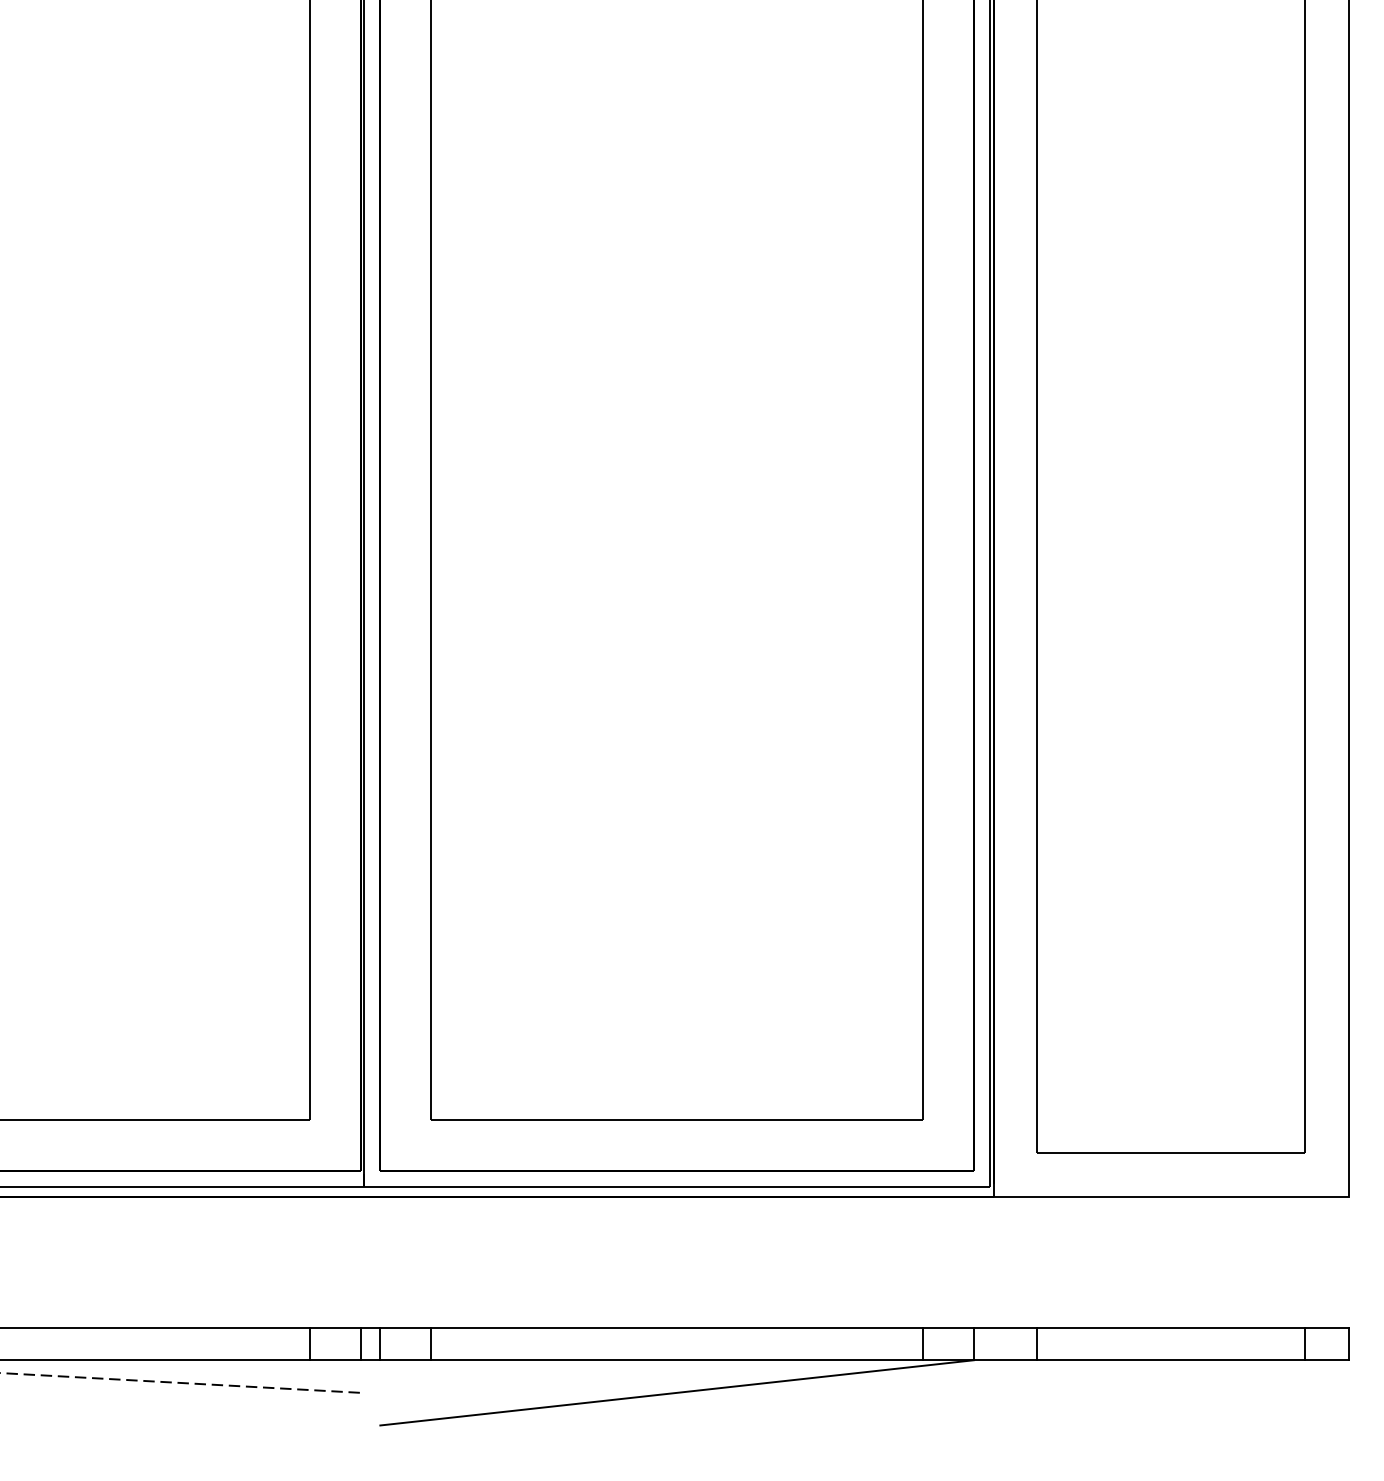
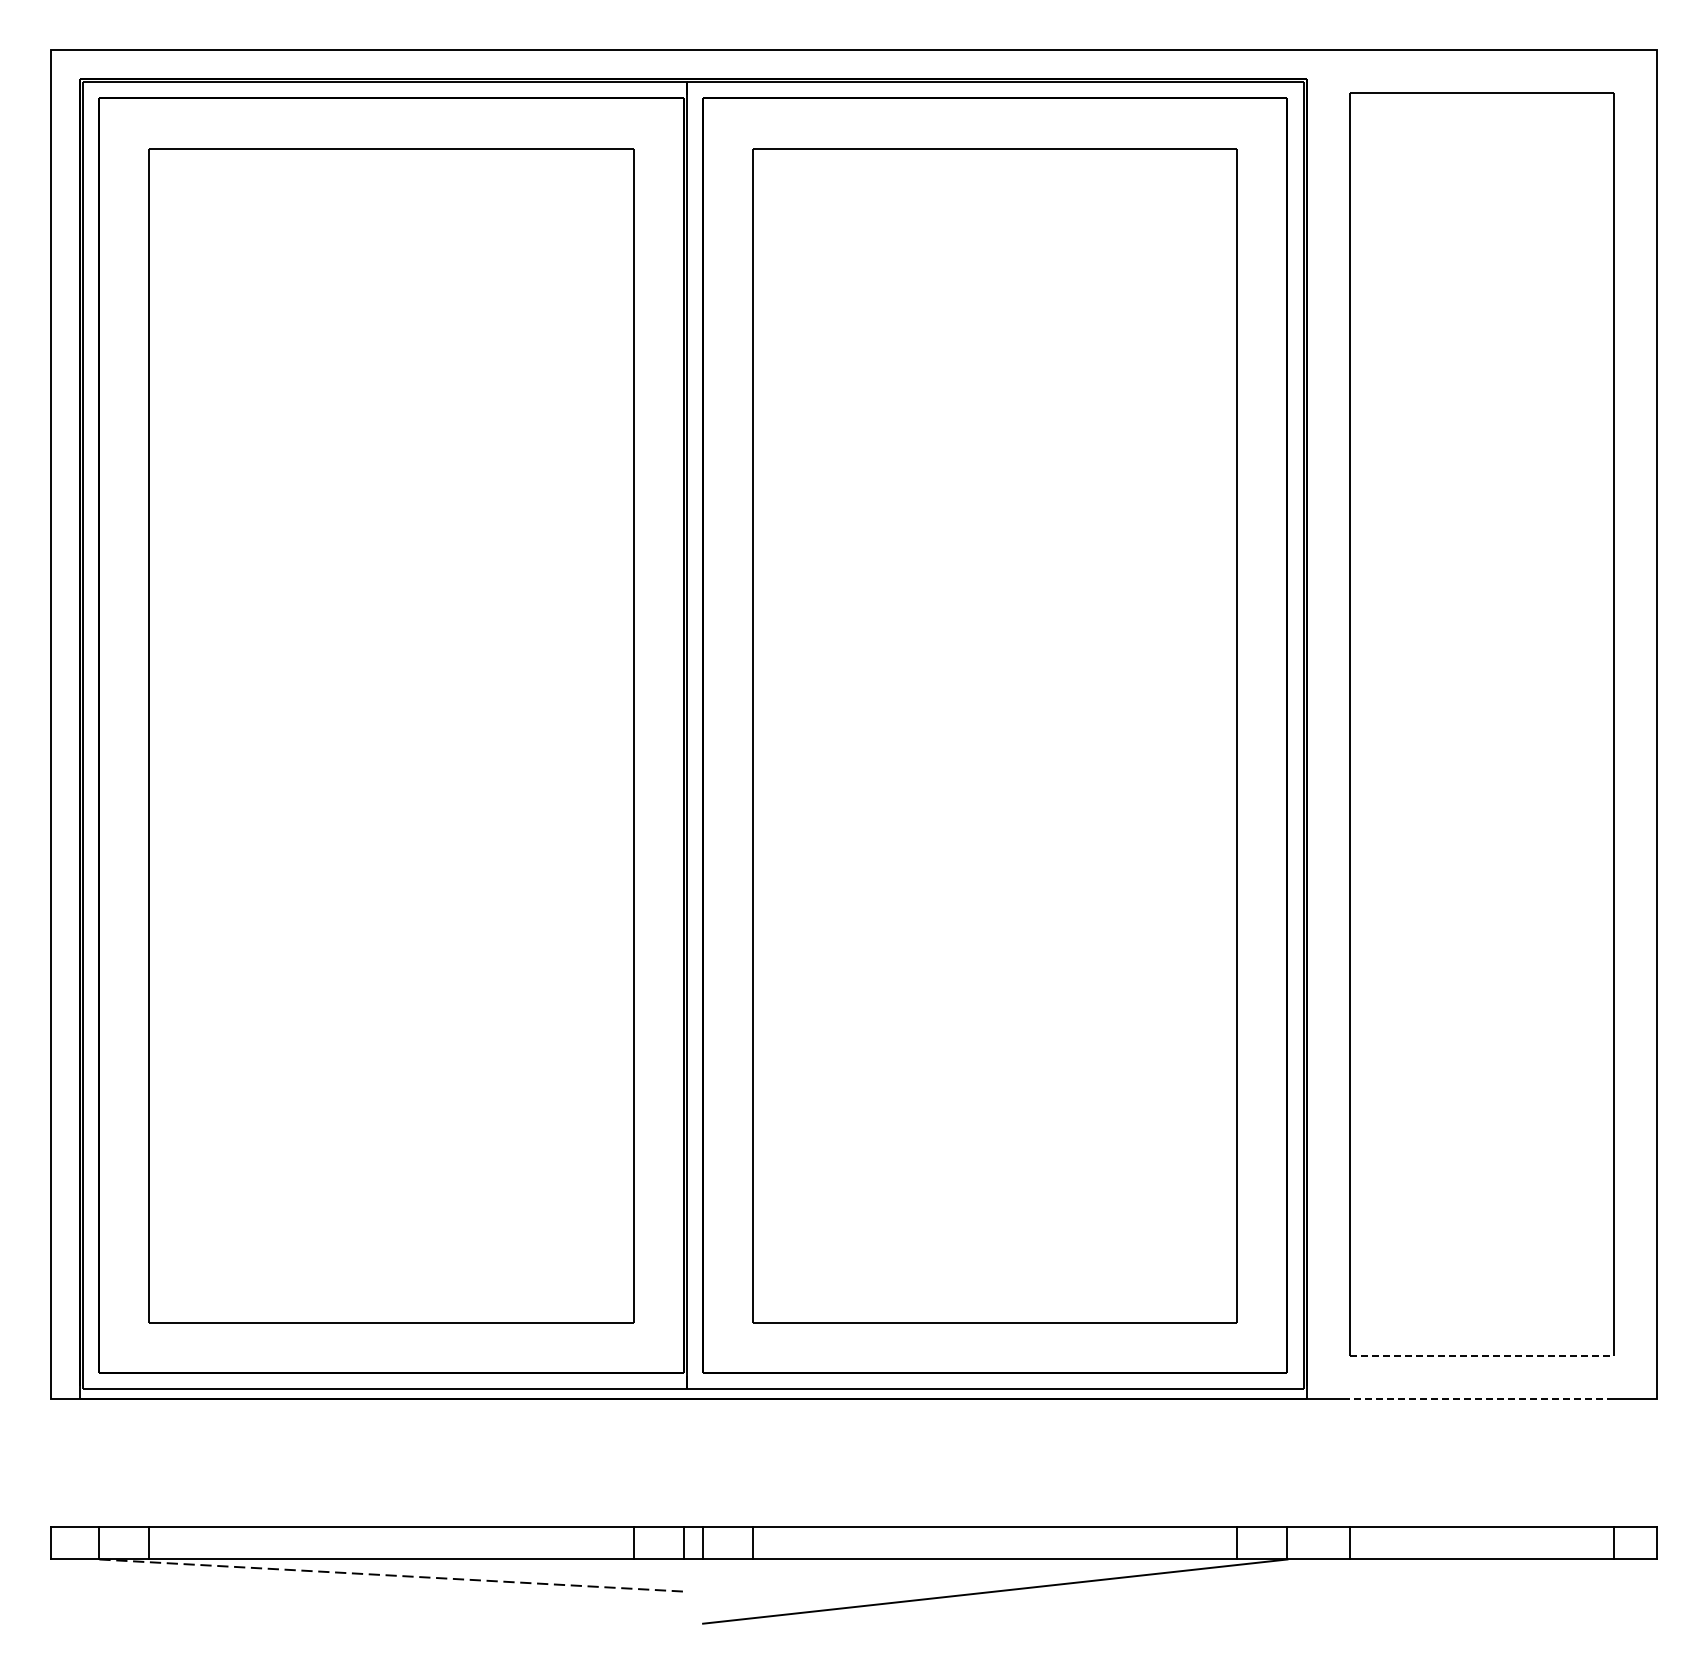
line: (1171, 1153) -> (1481, 1355), solid -> dashed
line: (1171, 1196) -> (1481, 1398), solid -> dashed

